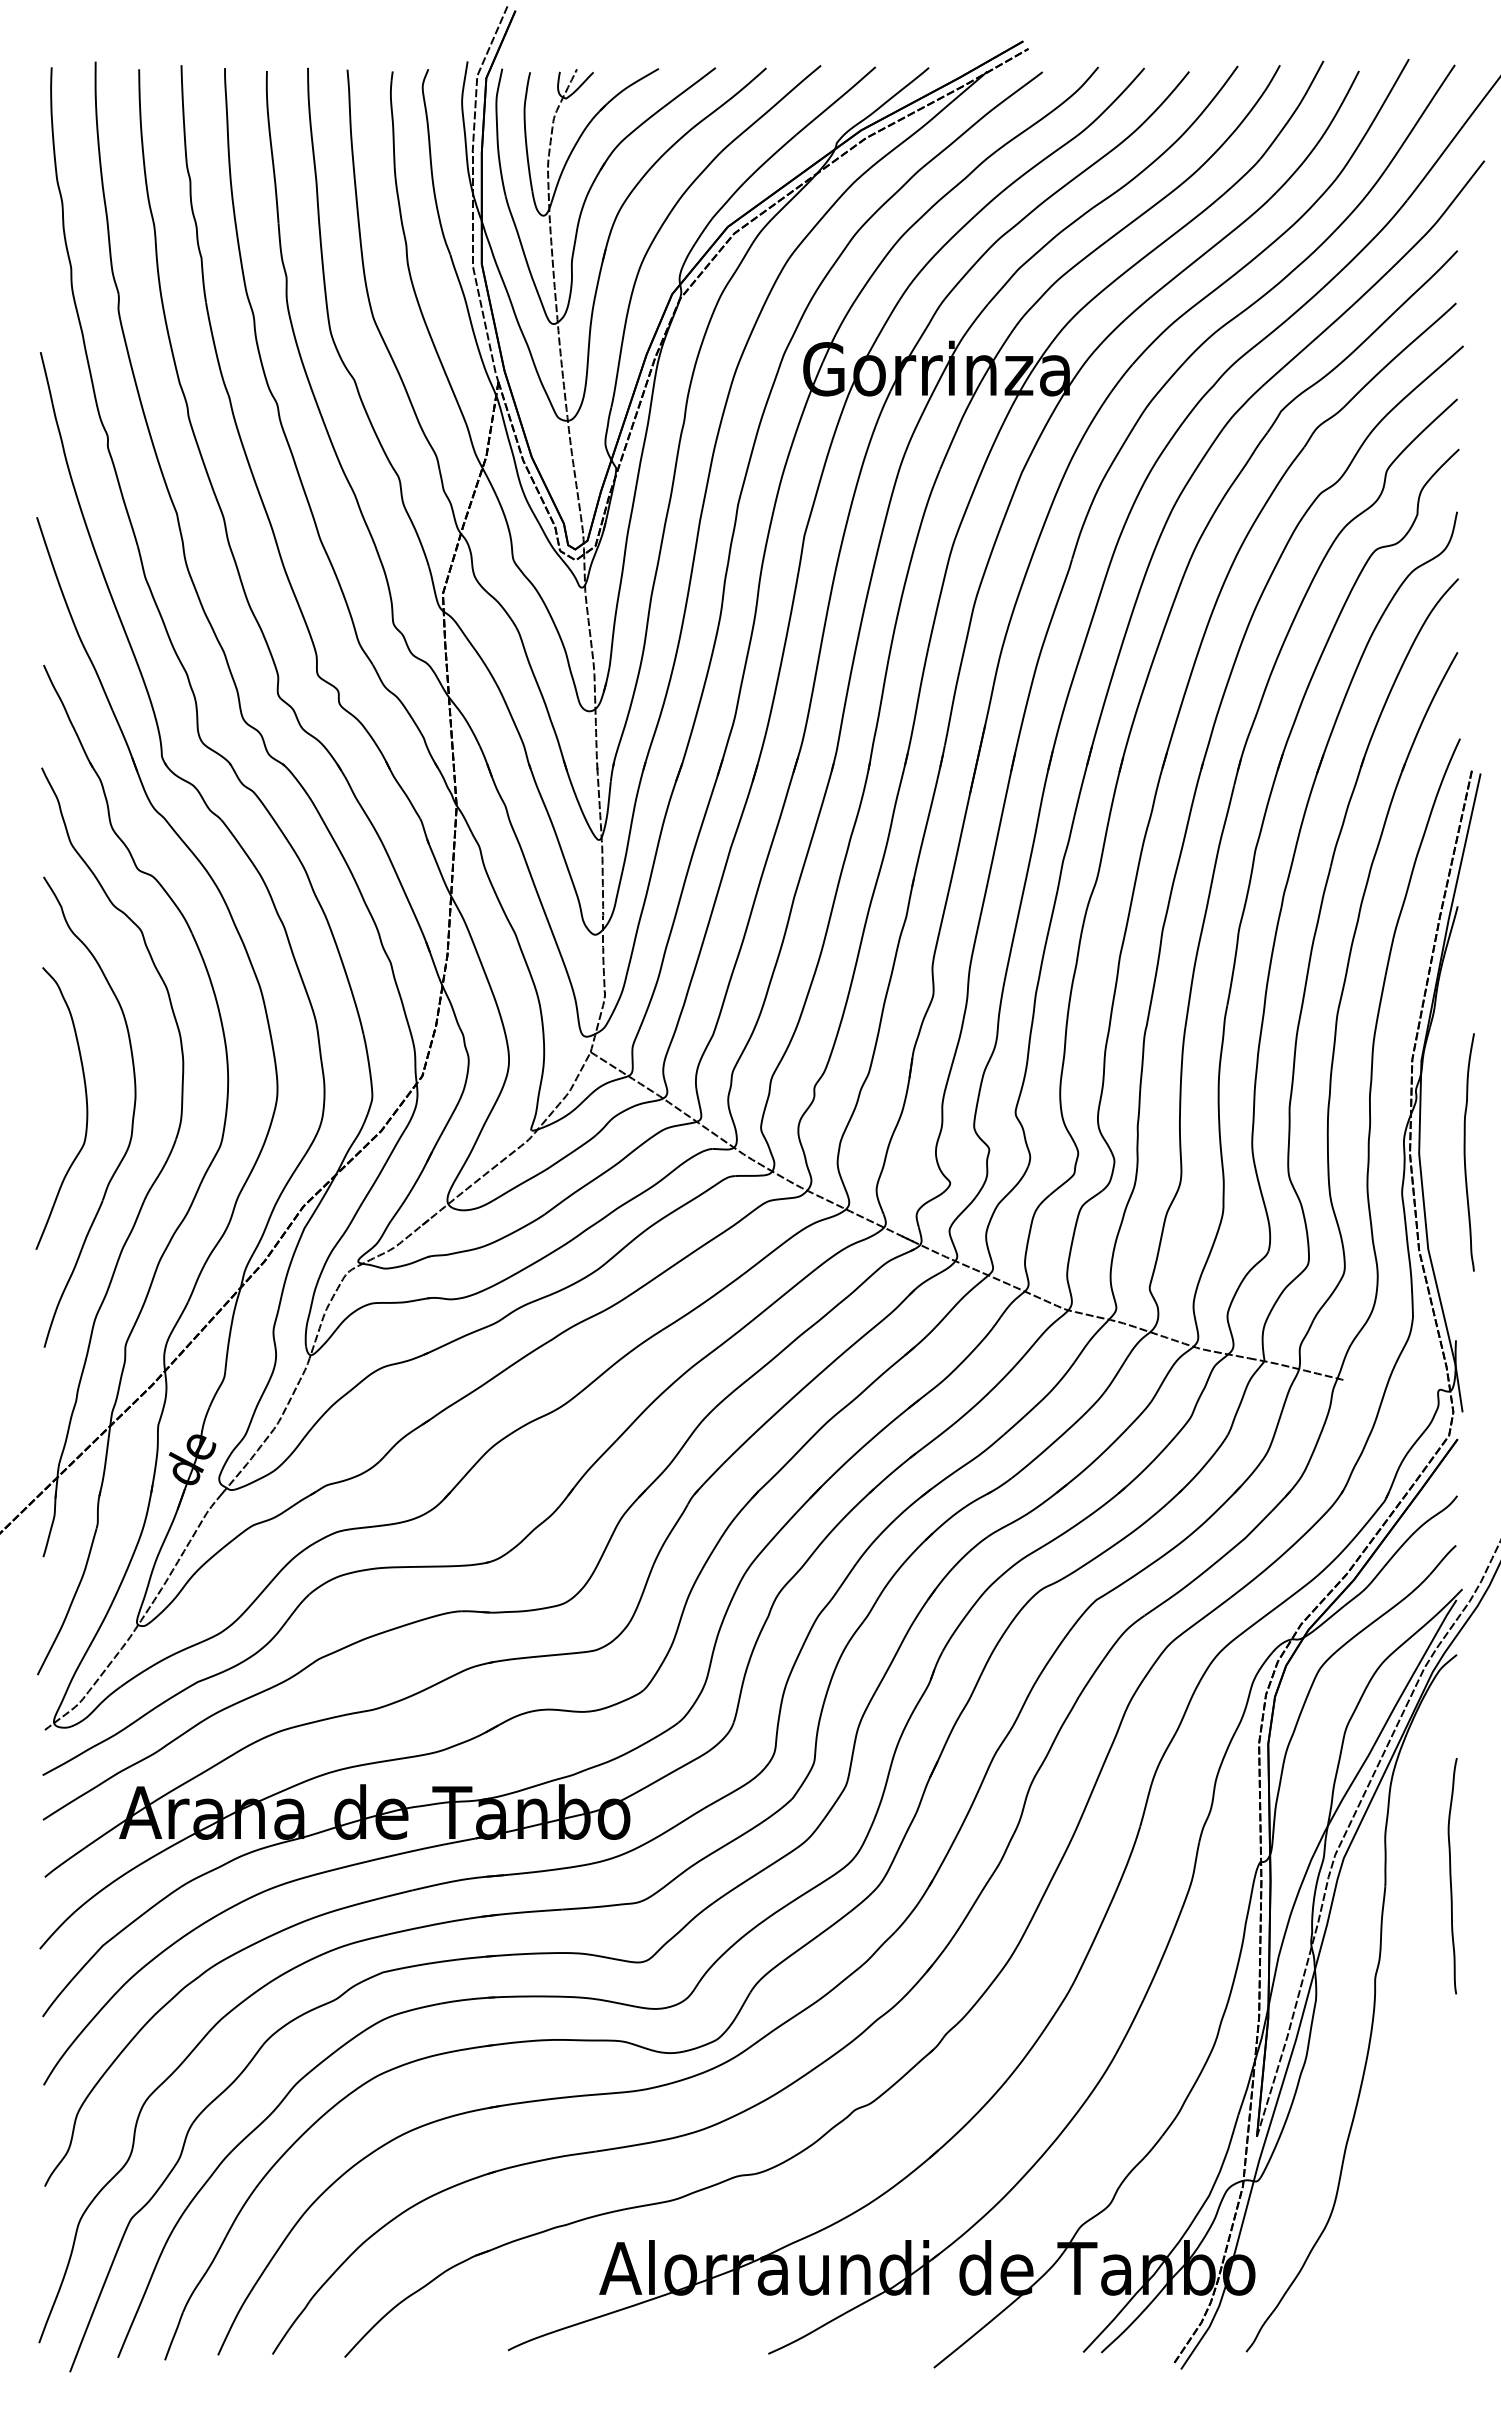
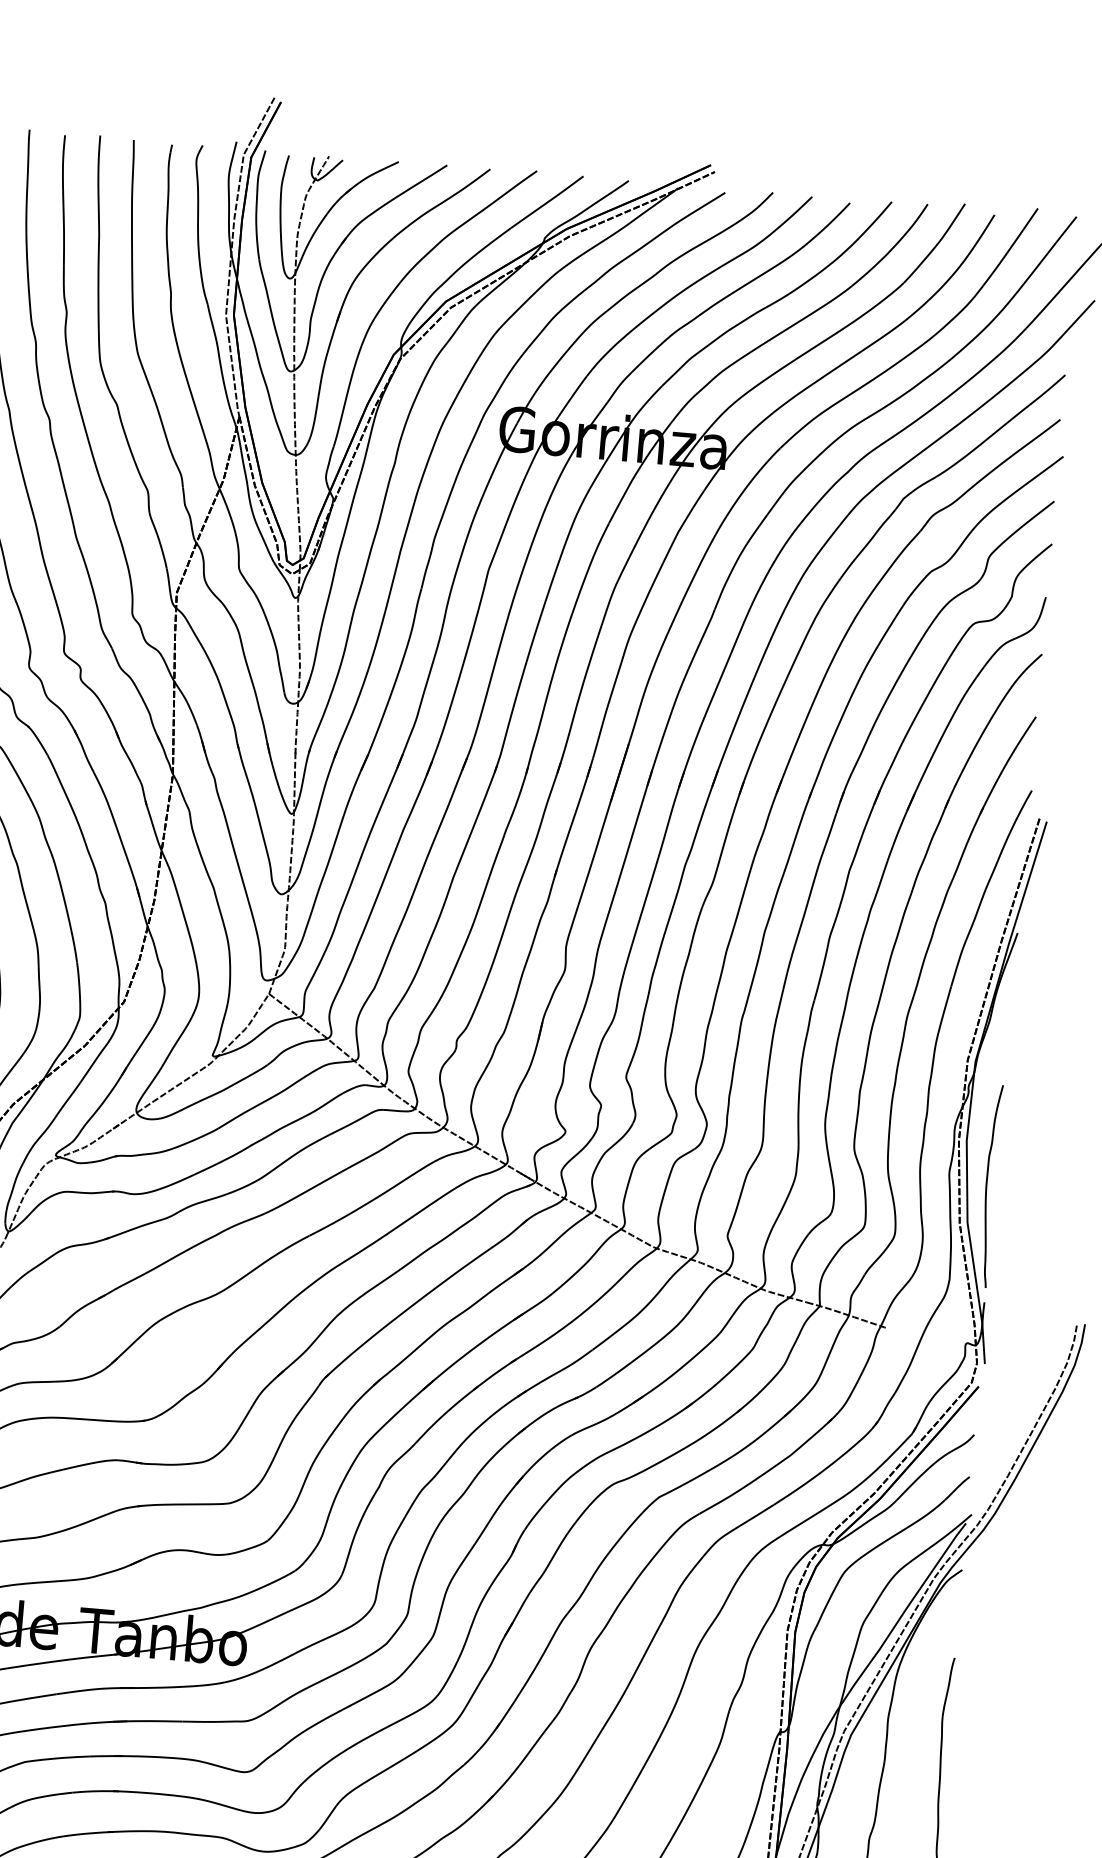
curve: (1465, 1152) -> (987, 1186), moved

